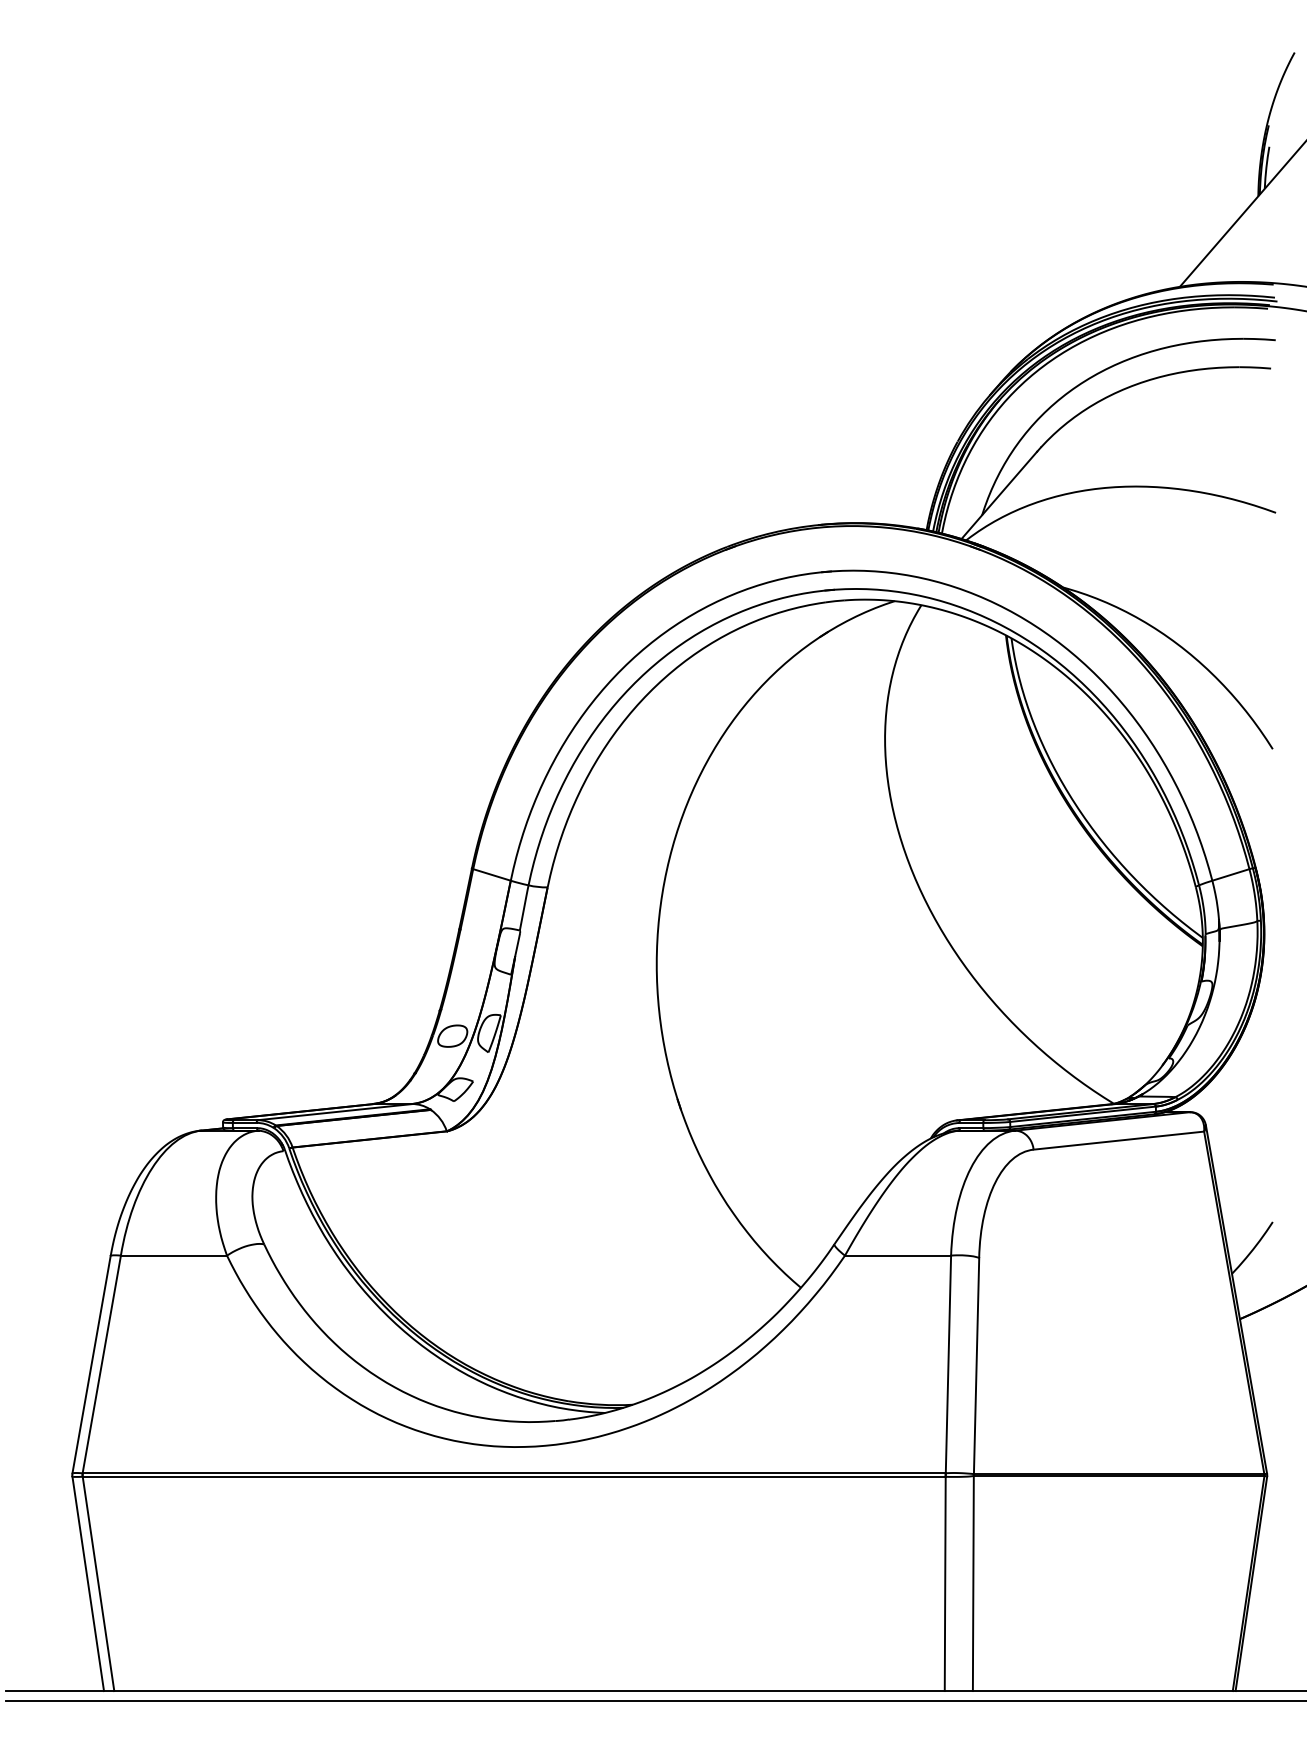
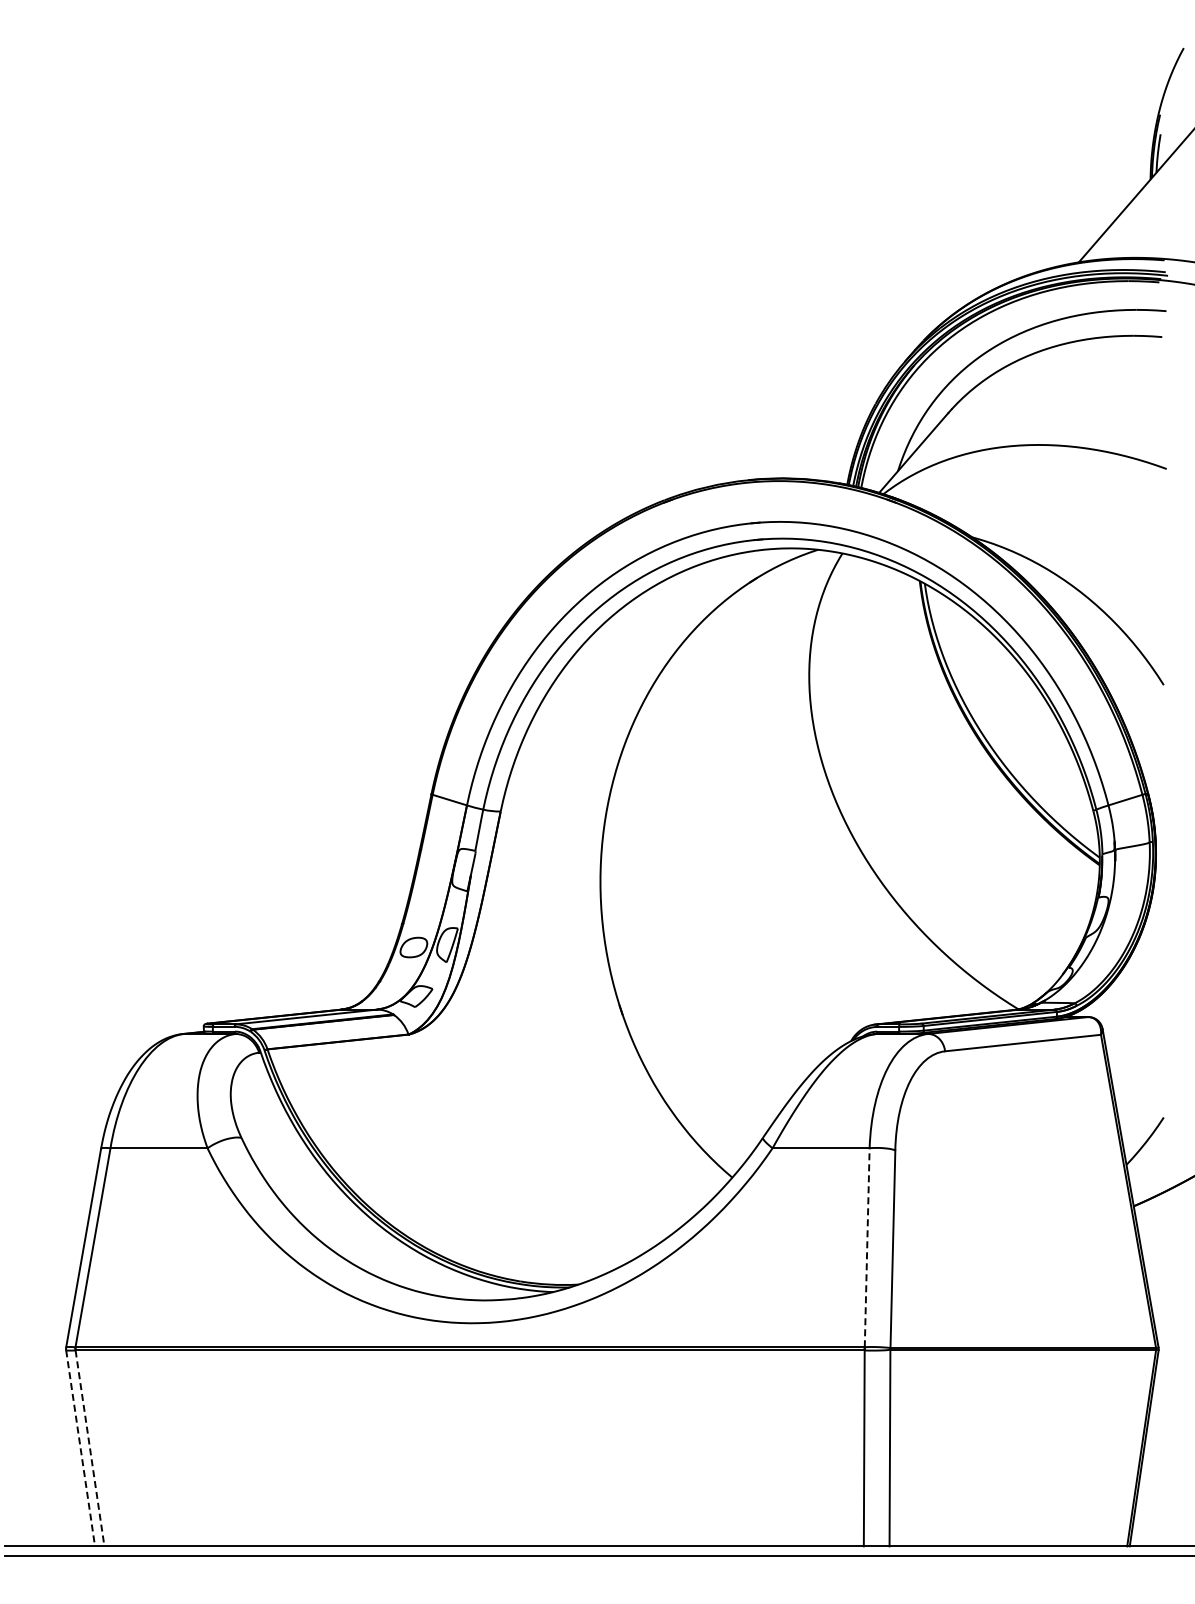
line: (948, 1364) -> (867, 1247), solid -> dashed
line: (88, 1584) -> (80, 1448), solid -> dashed
line: (99, 1584) -> (90, 1448), solid -> dashed

